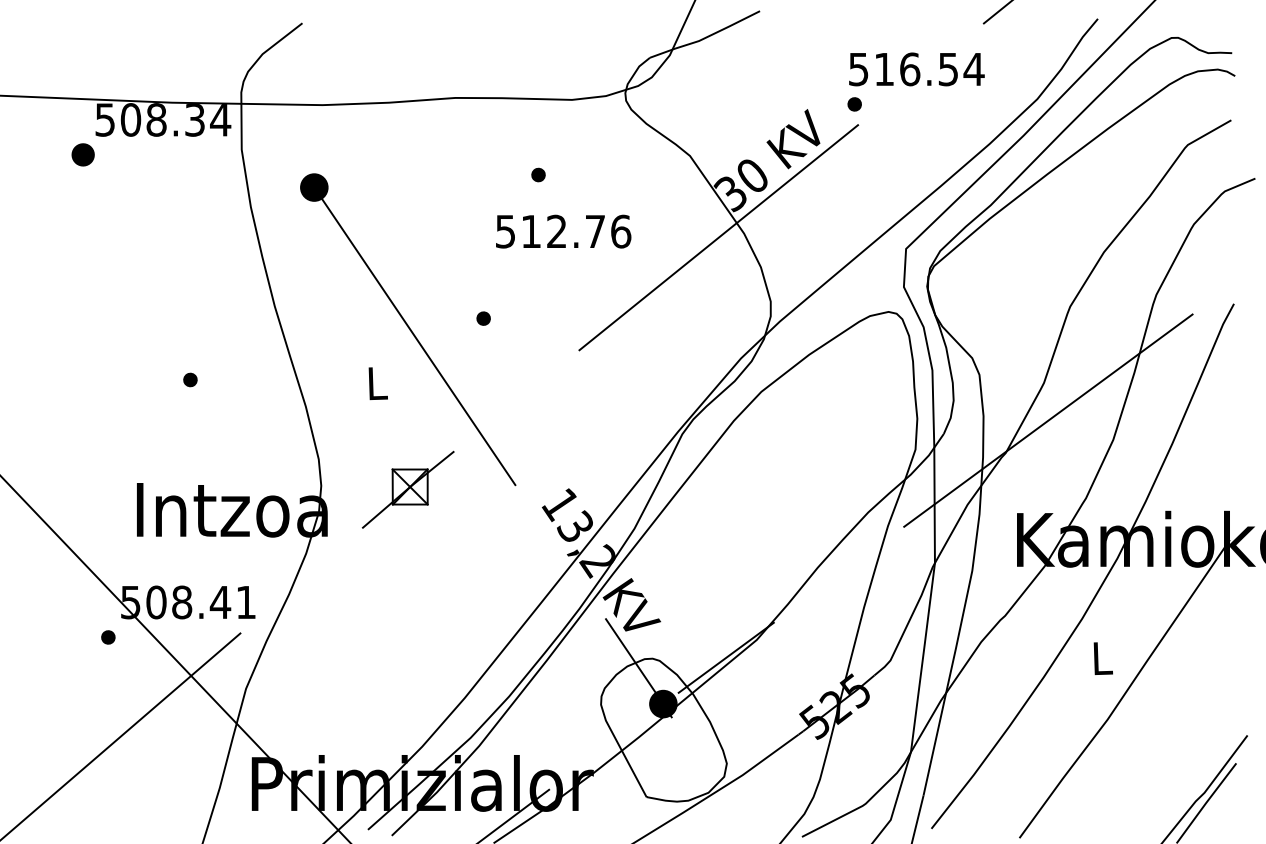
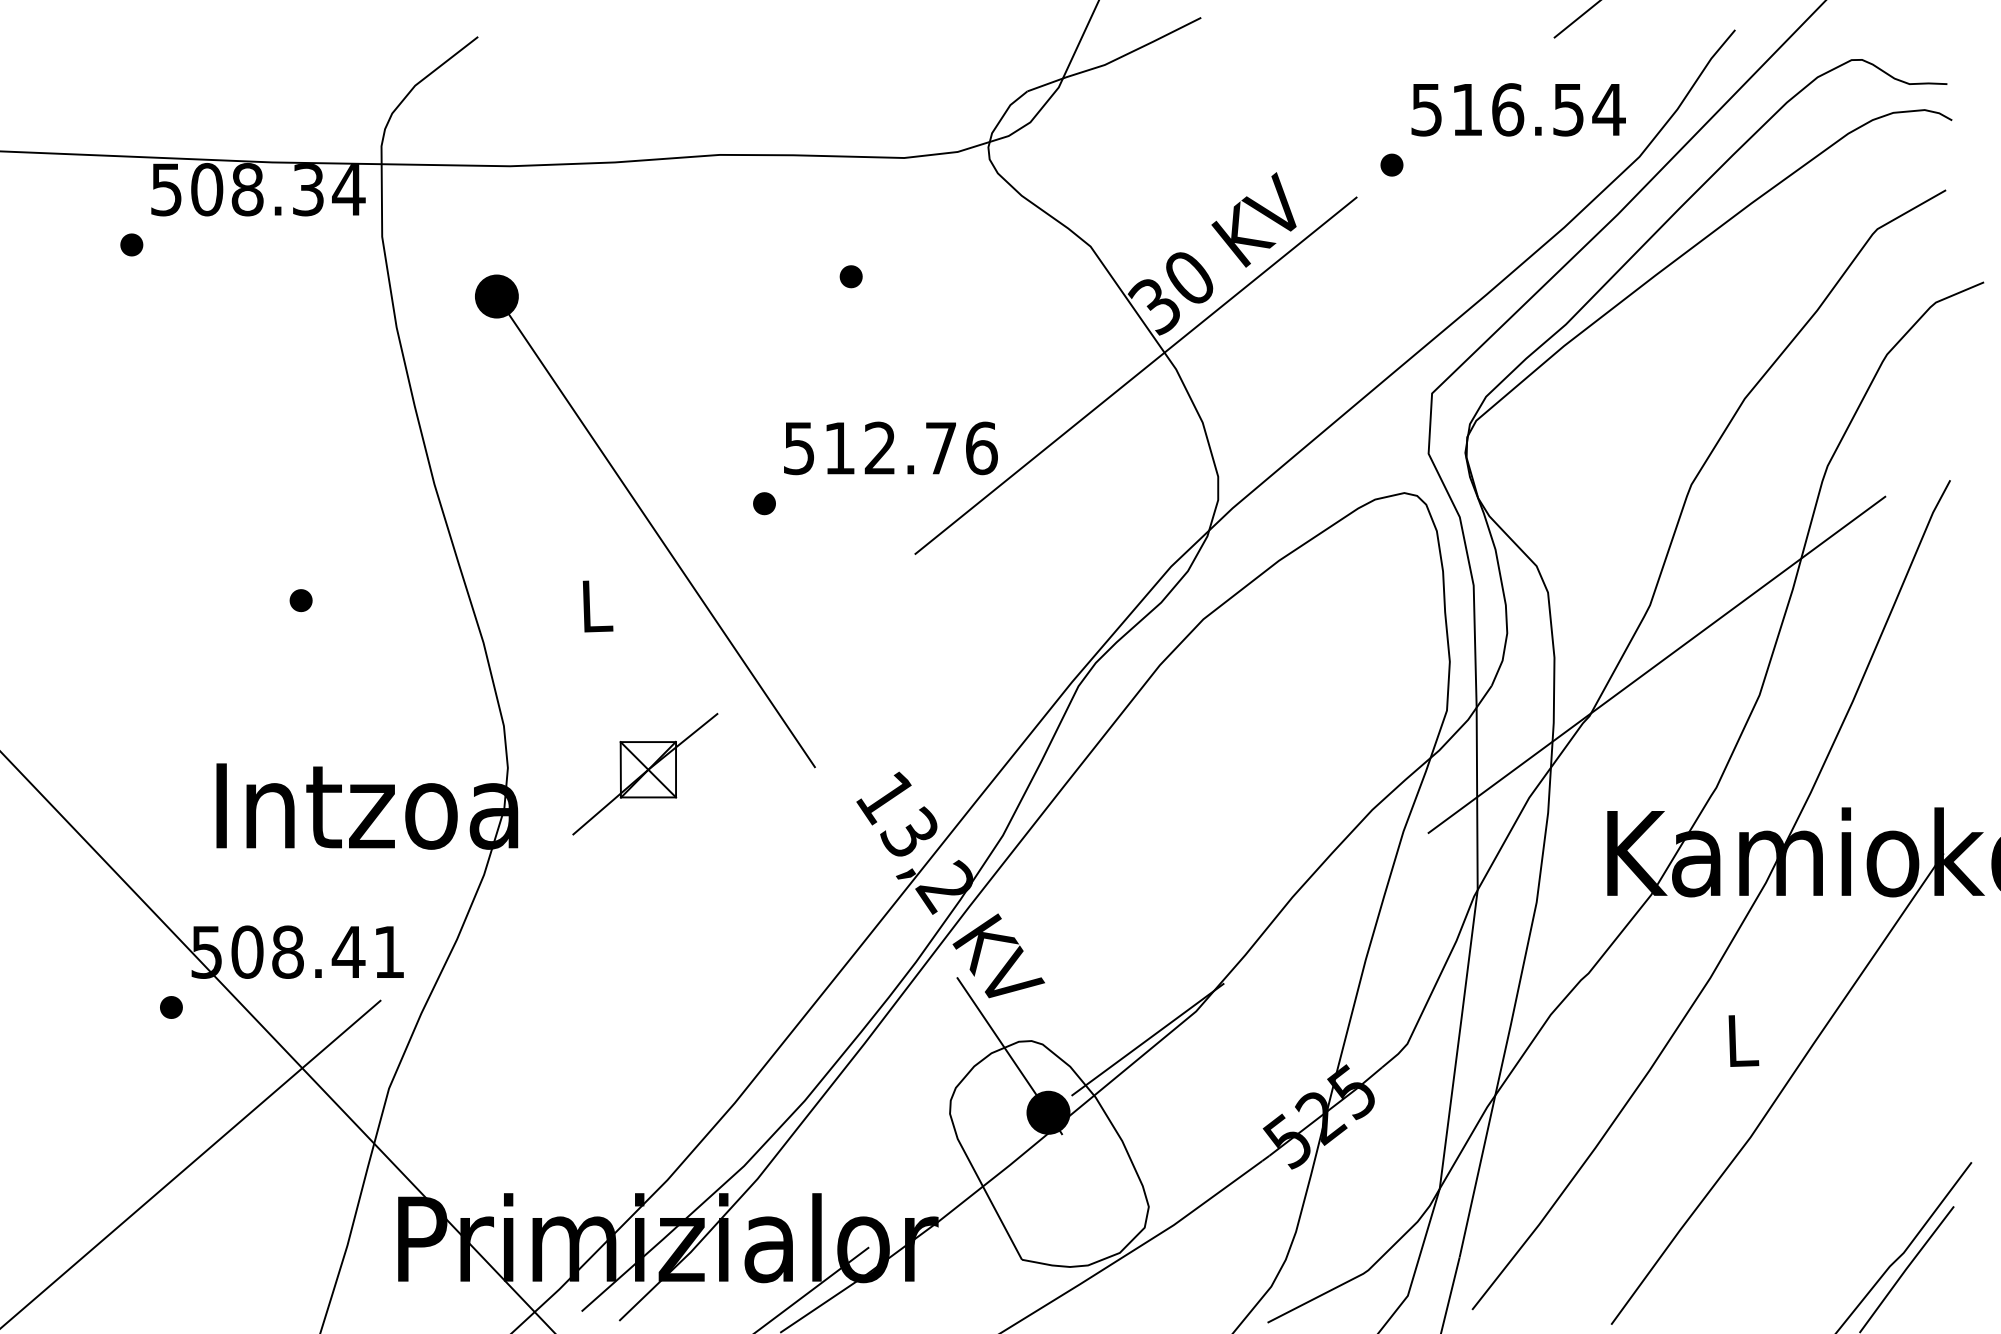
text: (916, 69) -> (1518, 109), moved
part: (854, 104) -> (1391, 165), moved
part: (83, 154) -> (132, 244), size x0.62
text: (563, 231) -> (890, 448), moved

